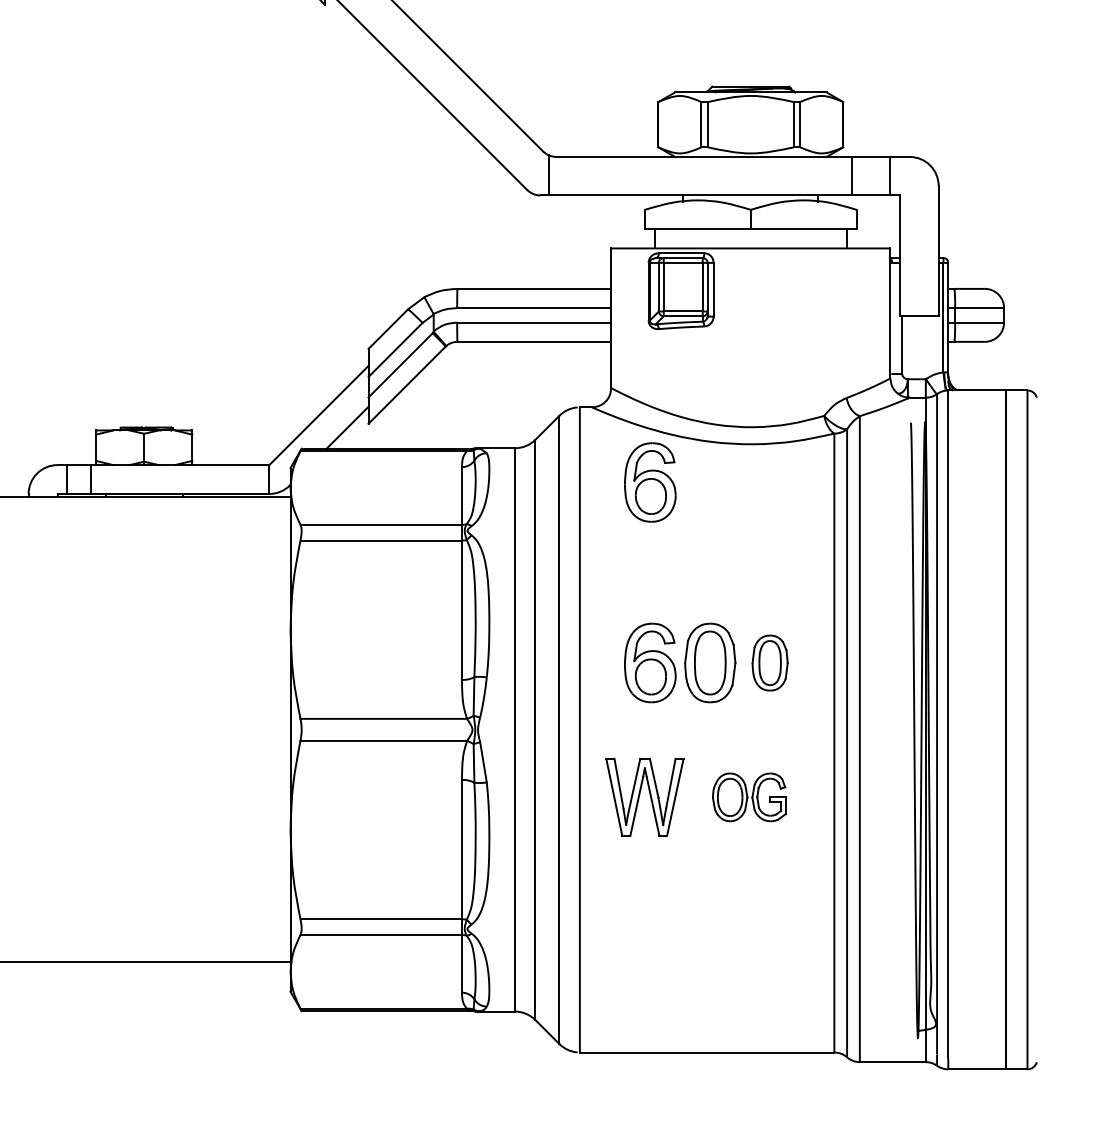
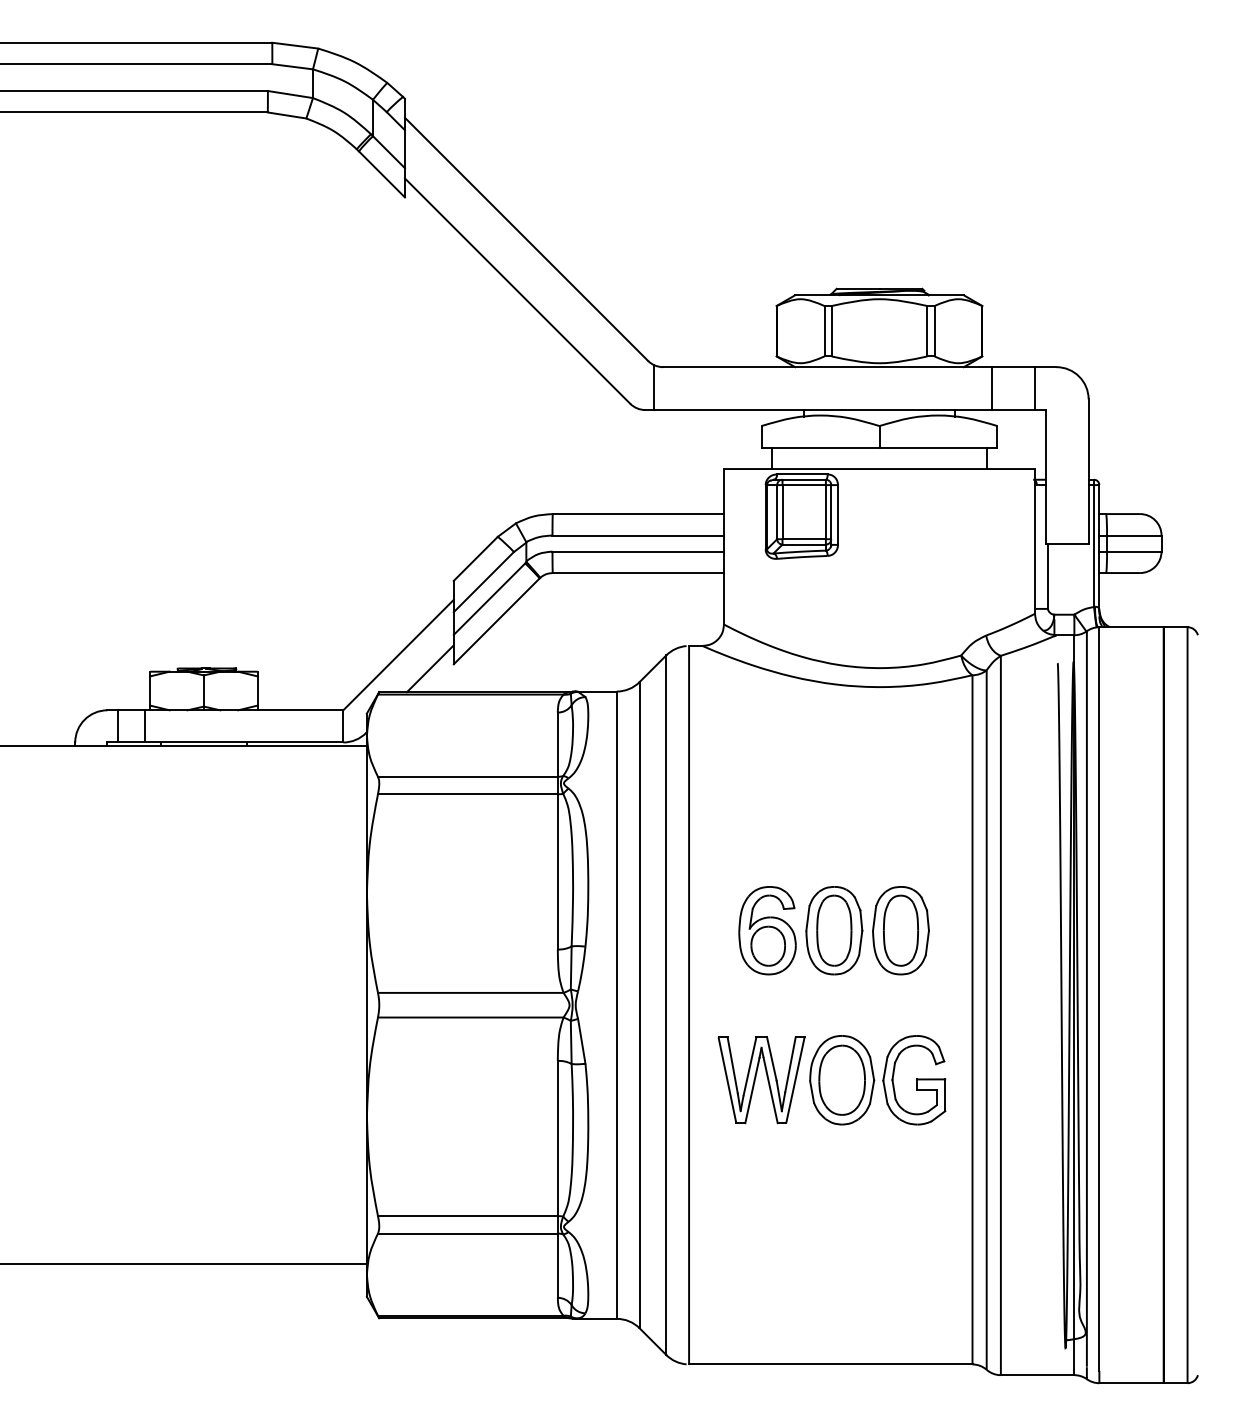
part: (650, 482) -> (767, 729), removed
part: (769, 662) -> (900, 930), size x1.43
part: (749, 797) -> (877, 1080), size x1.67

